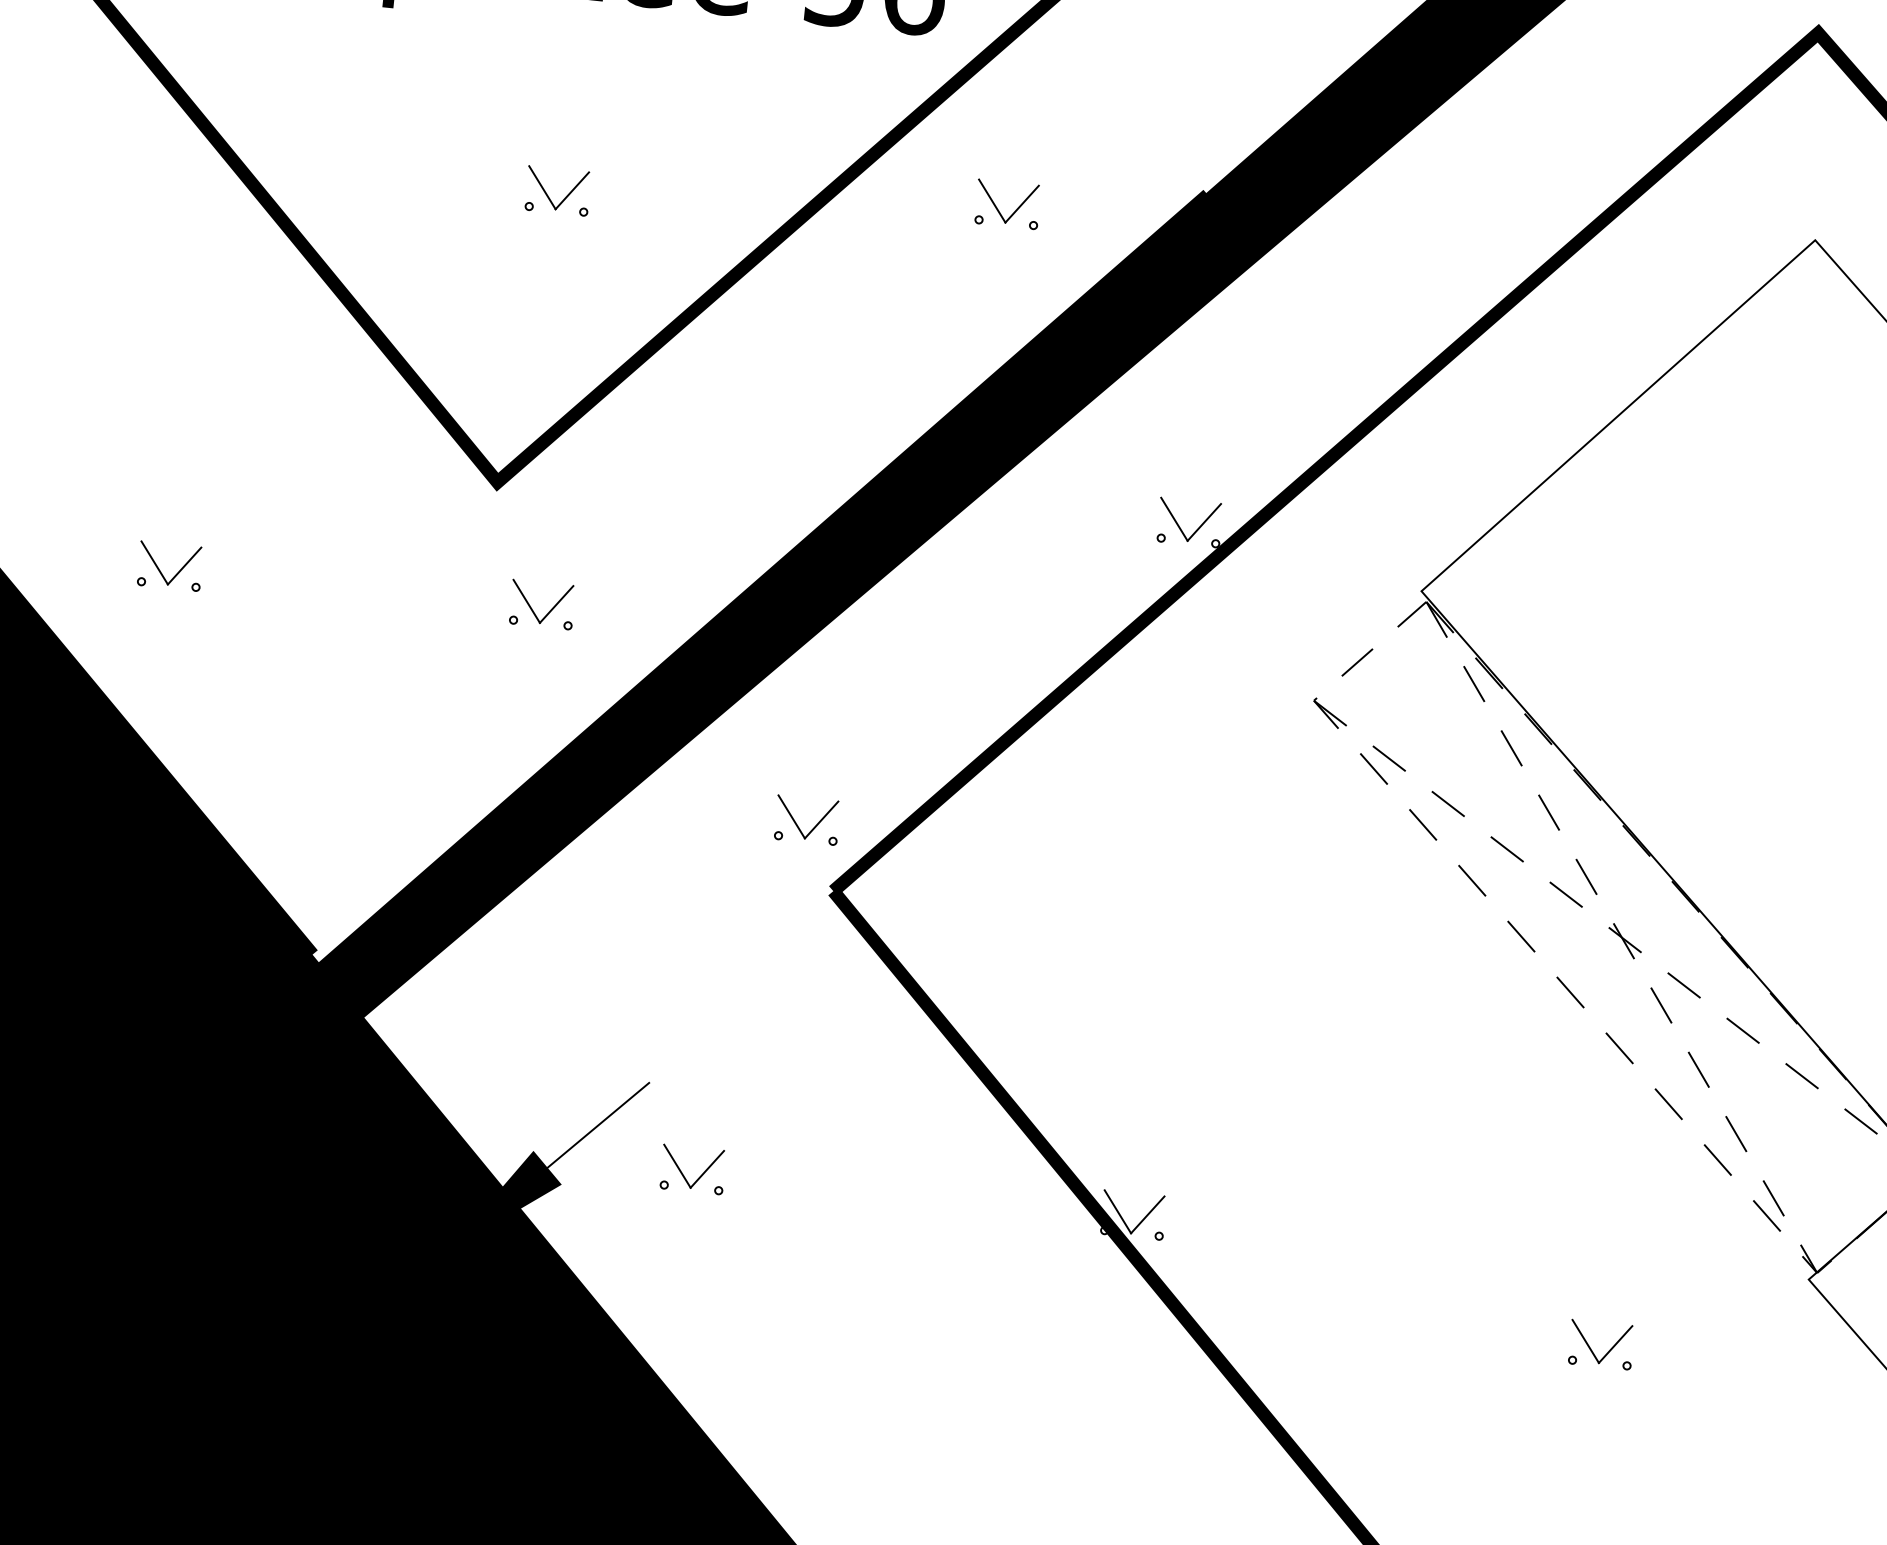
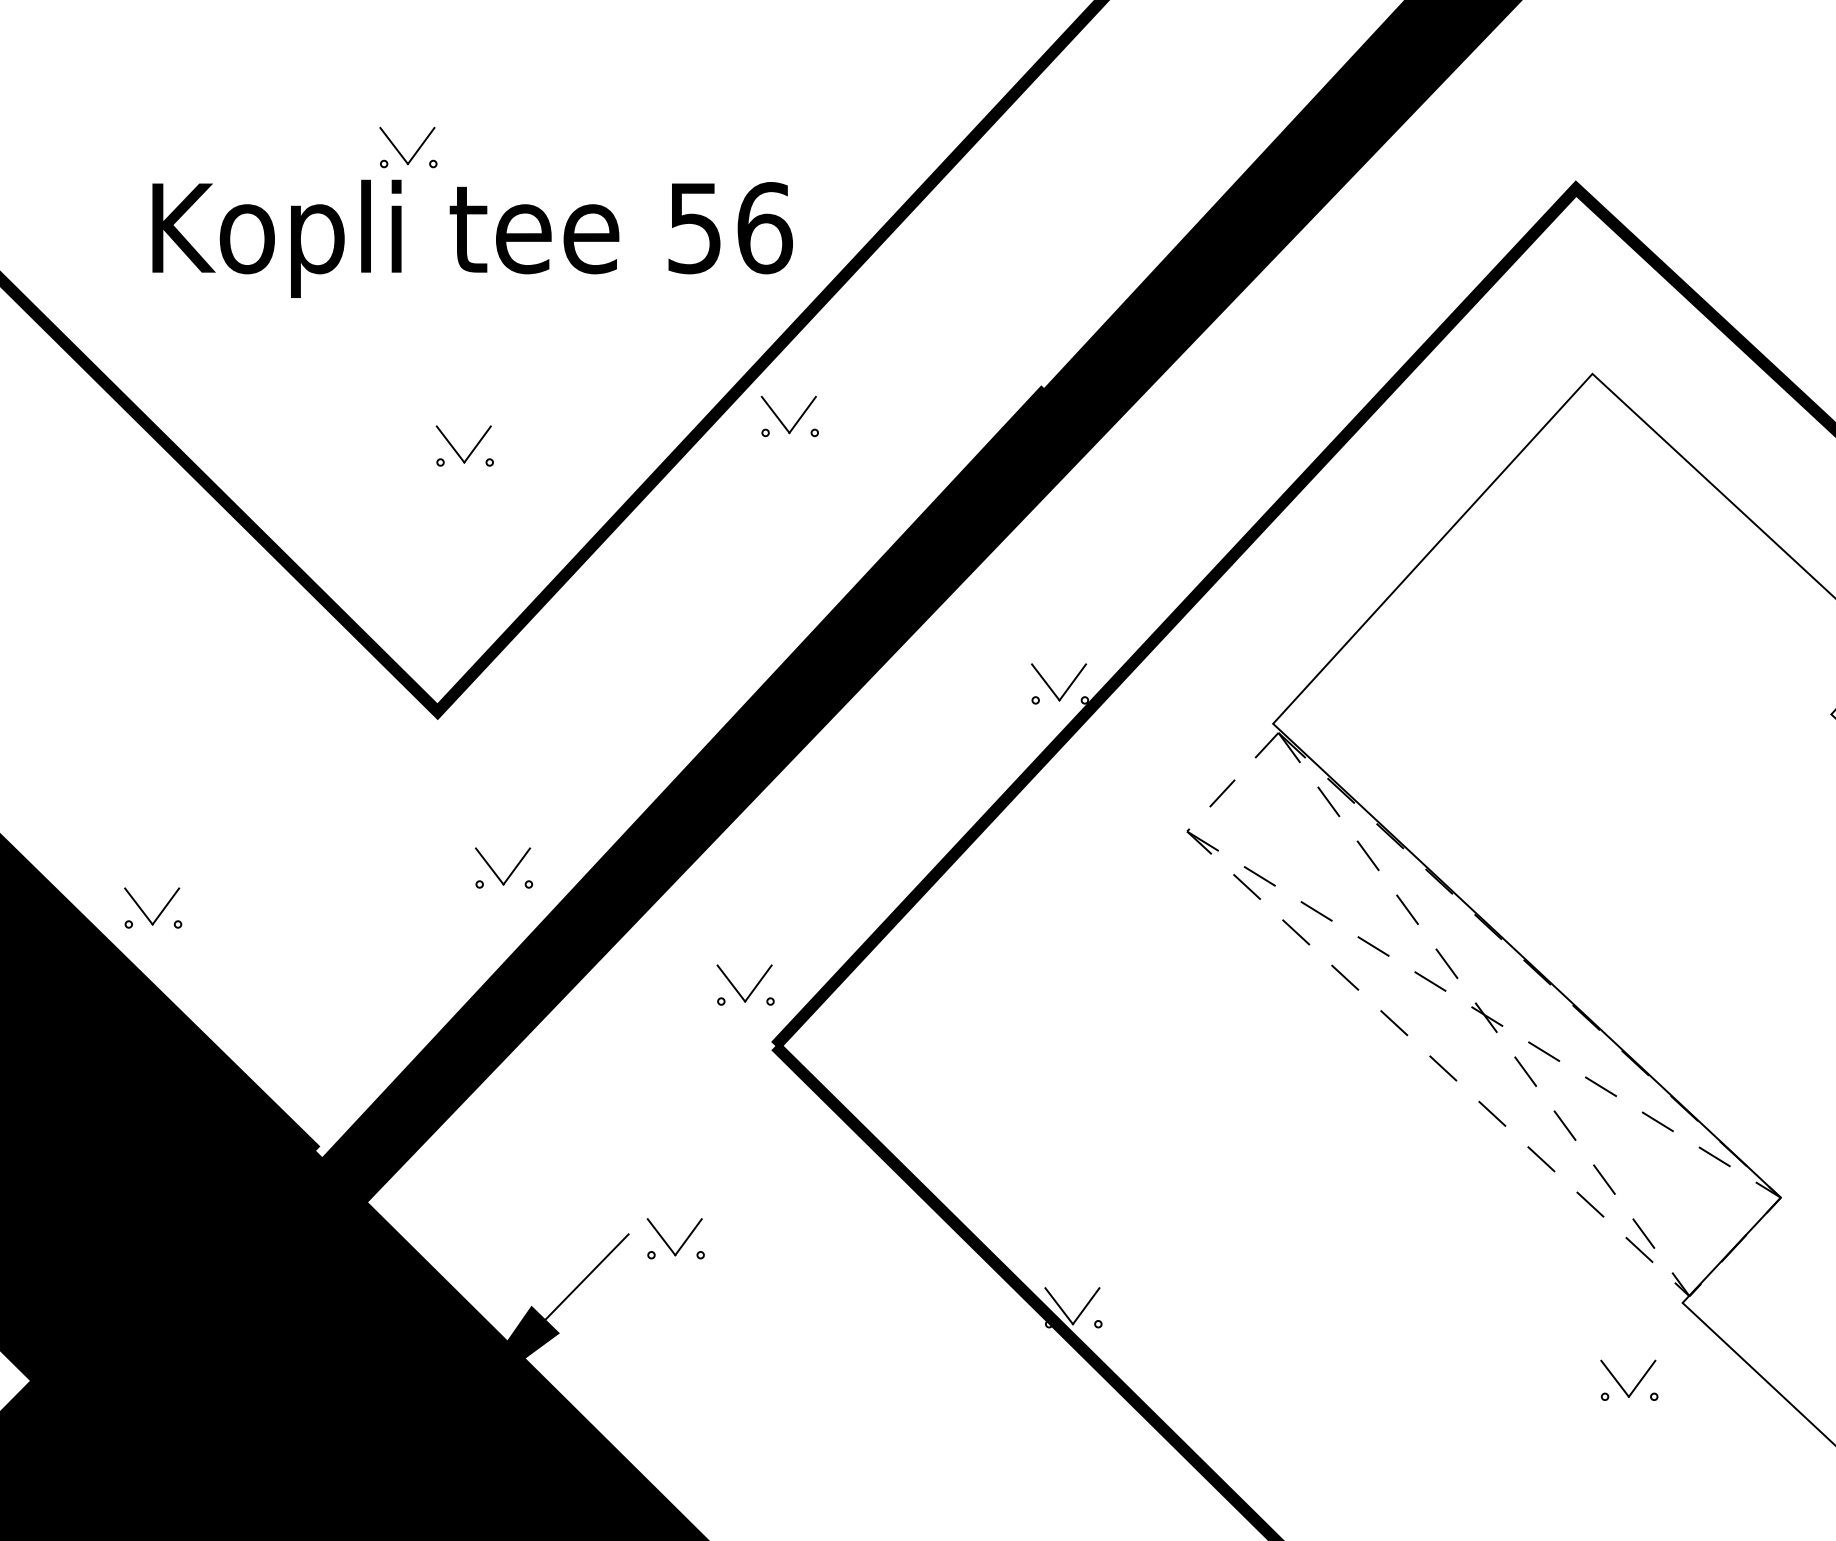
part: (1013, 211) -> (795, 422), moved
part: (176, 573) -> (159, 913), moved
part: (550, 609) -> (511, 871), moved
part: (699, 1175) -> (682, 1243), moved
part: (1608, 1350) -> (1636, 1384), moved

